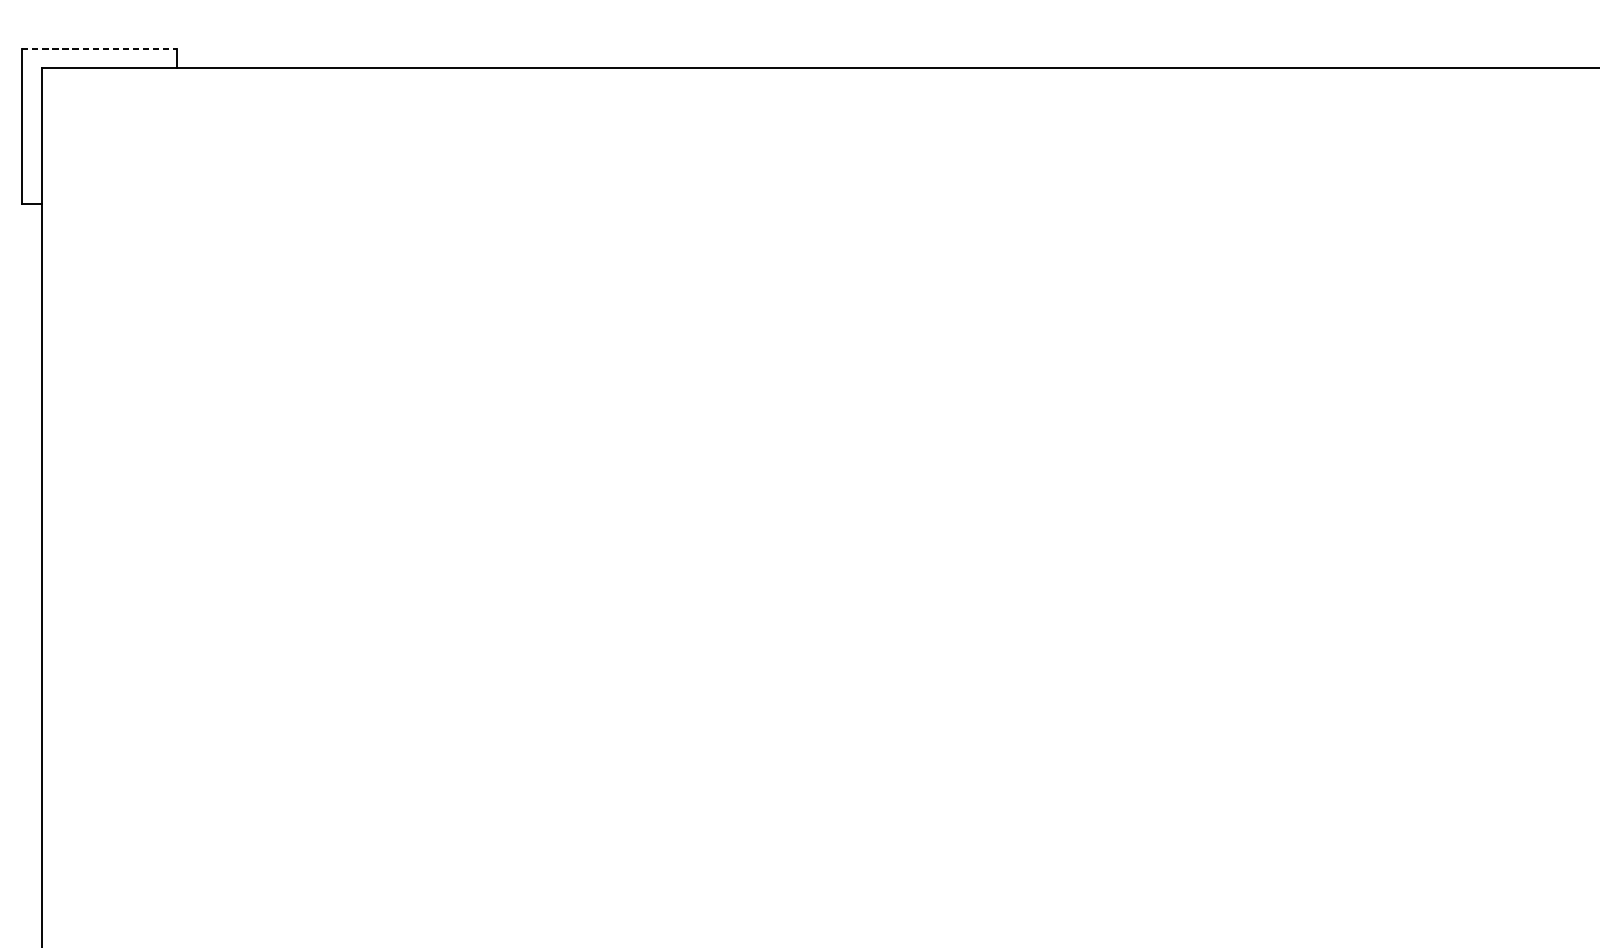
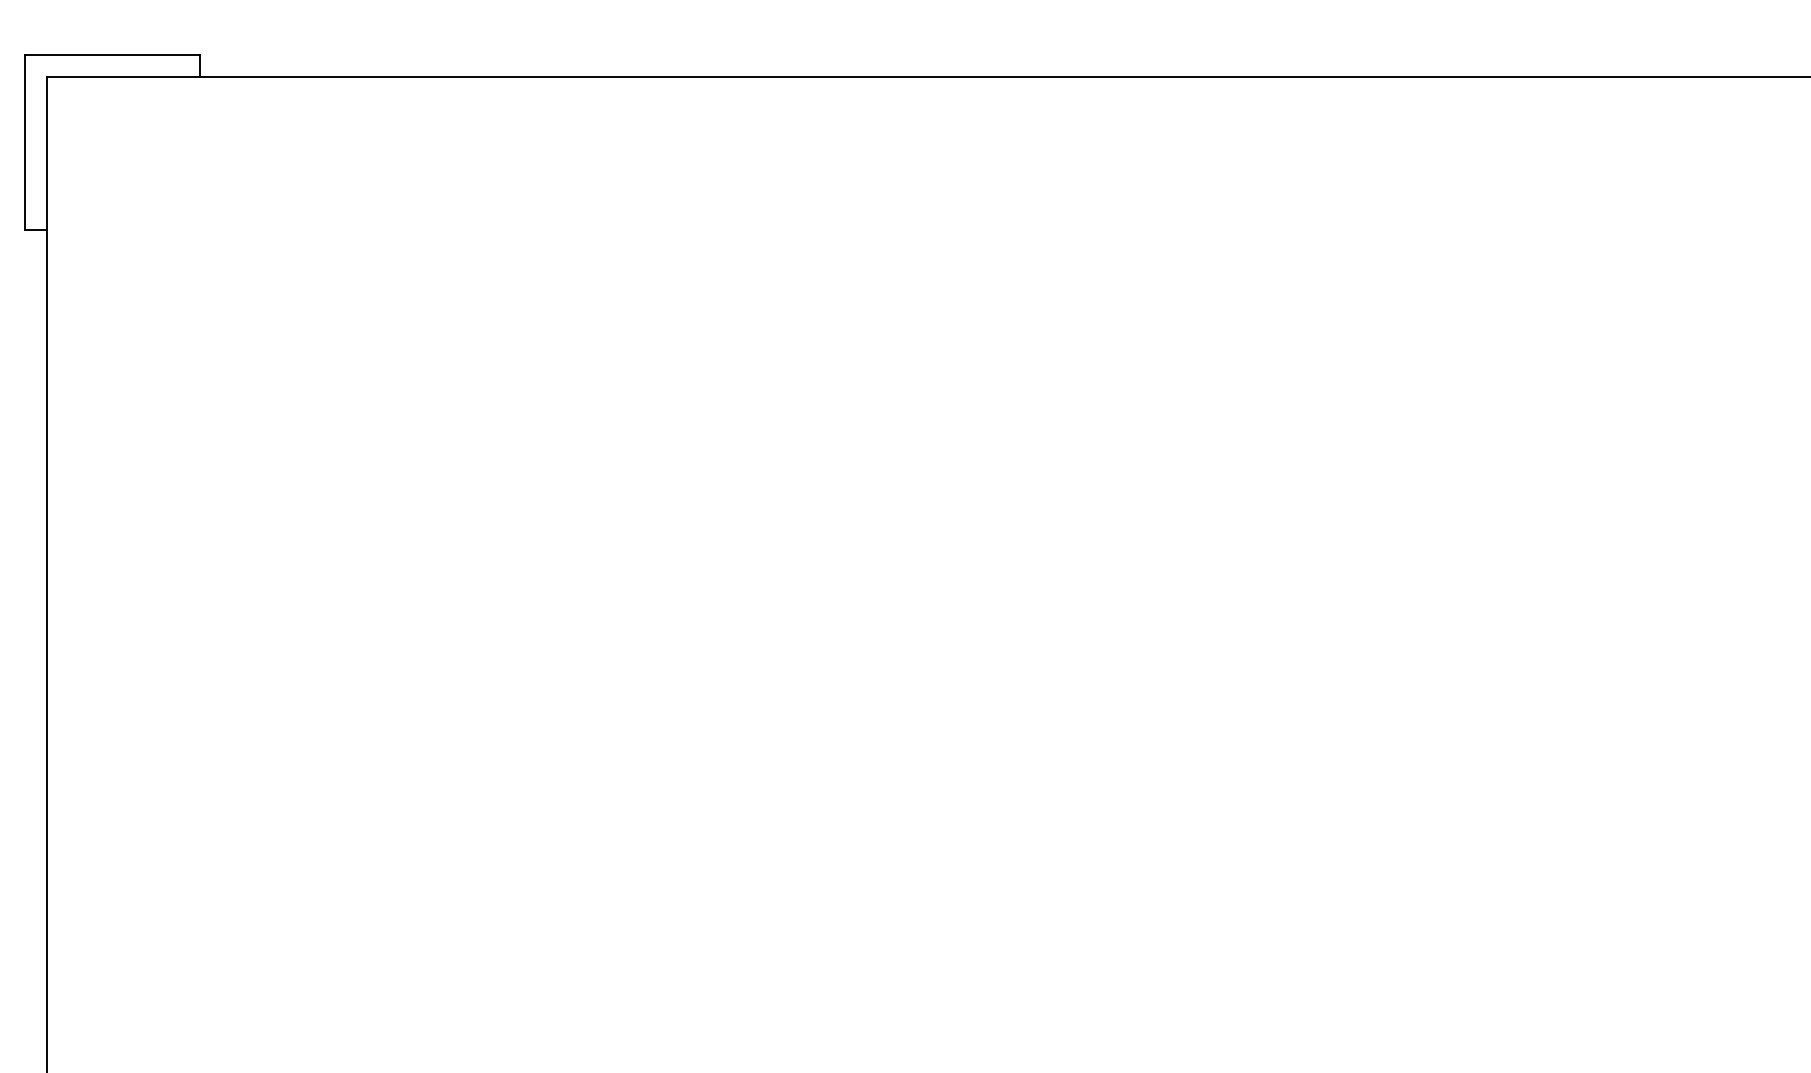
line: (99, 49) -> (112, 55), dashed -> solid

